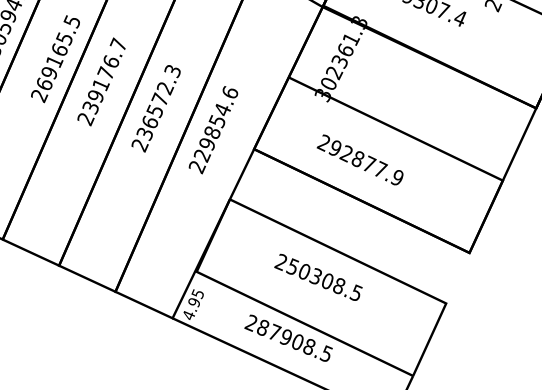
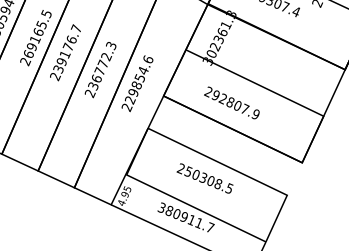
text: (154, 109) -> (99, 70), 236572.3 -> 236772.3
text: (370, 163) -> (238, 105), 292877.9 -> 292807.9
text: (288, 337) -> (185, 217), 287908.5 -> 380911.7

